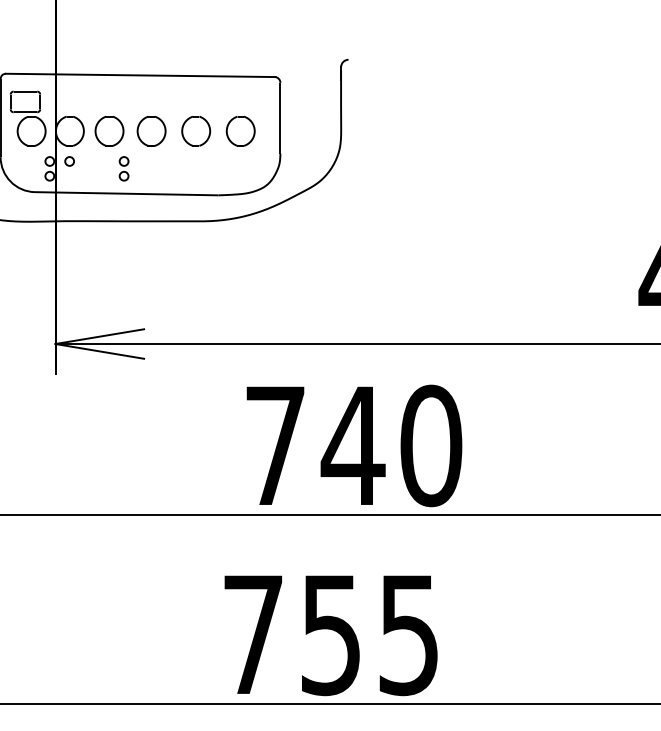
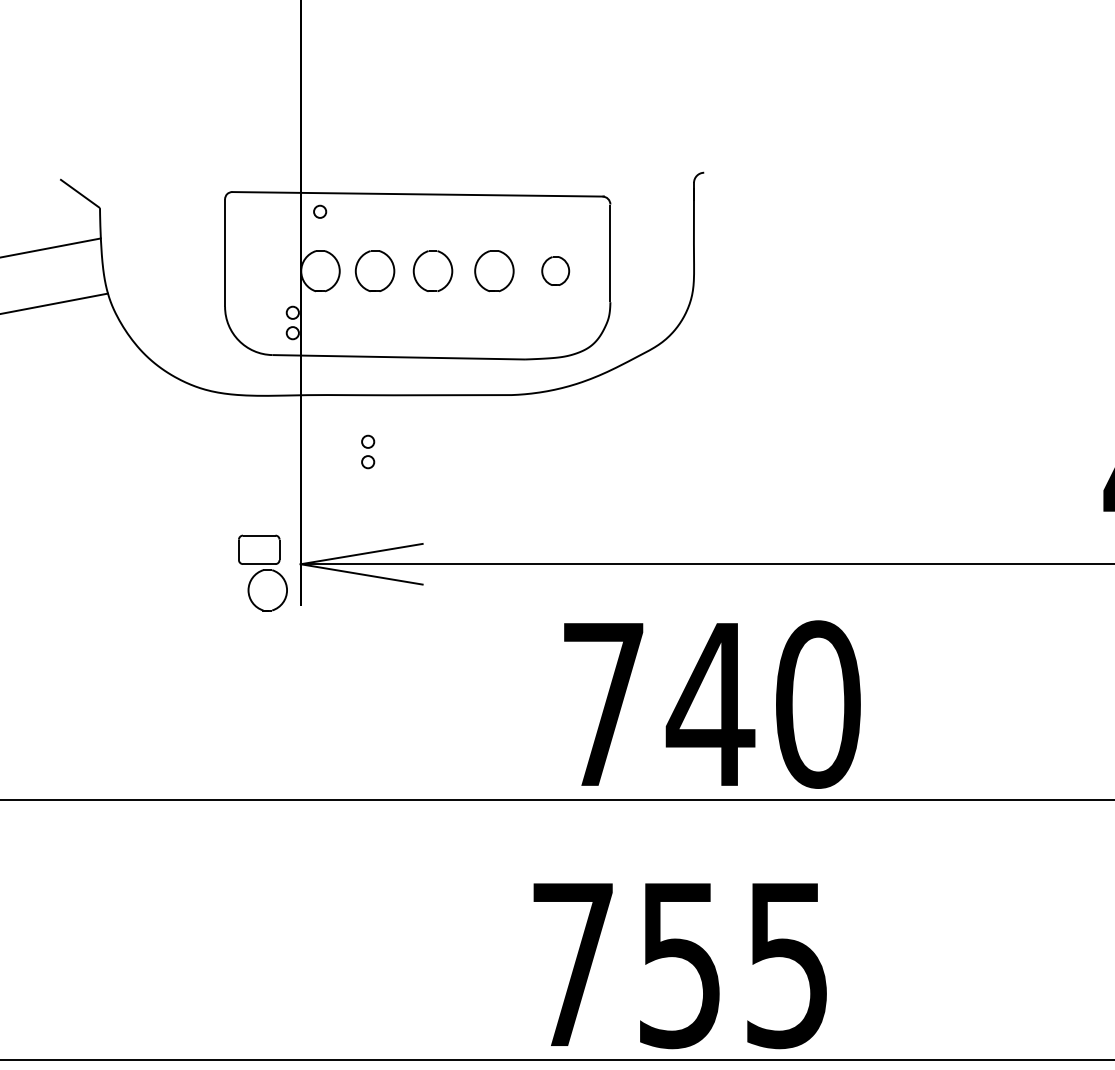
part: (27, 118) -> (262, 572), moved
part: (240, 130) -> (555, 270), size x0.7
circle: (69, 161) -> (320, 211), moved
part: (124, 168) -> (368, 451), moved

